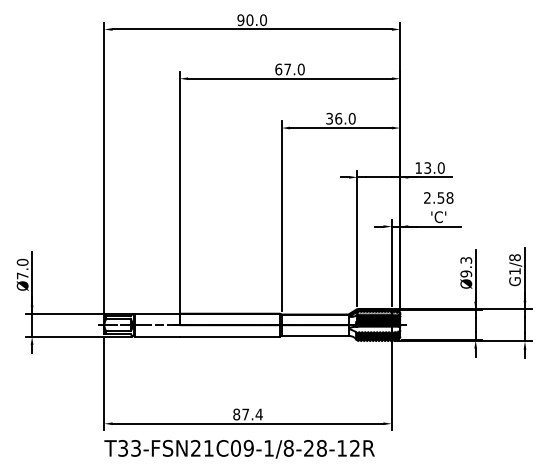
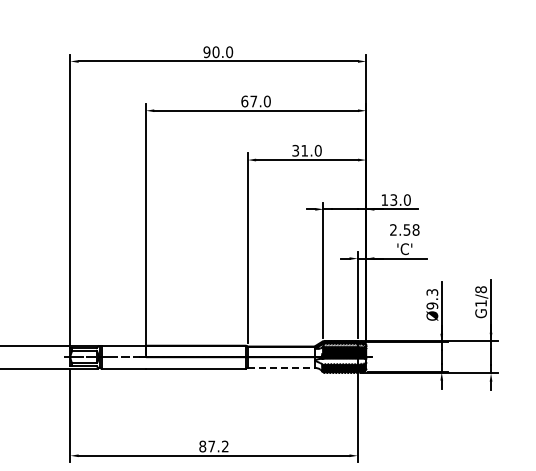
text: (338, 118) -> (304, 150), 36.0 -> 31.0
line: (315, 335) -> (281, 367), solid -> dashed
text: (258, 414) -> (224, 446), 87.4 -> 87.2

